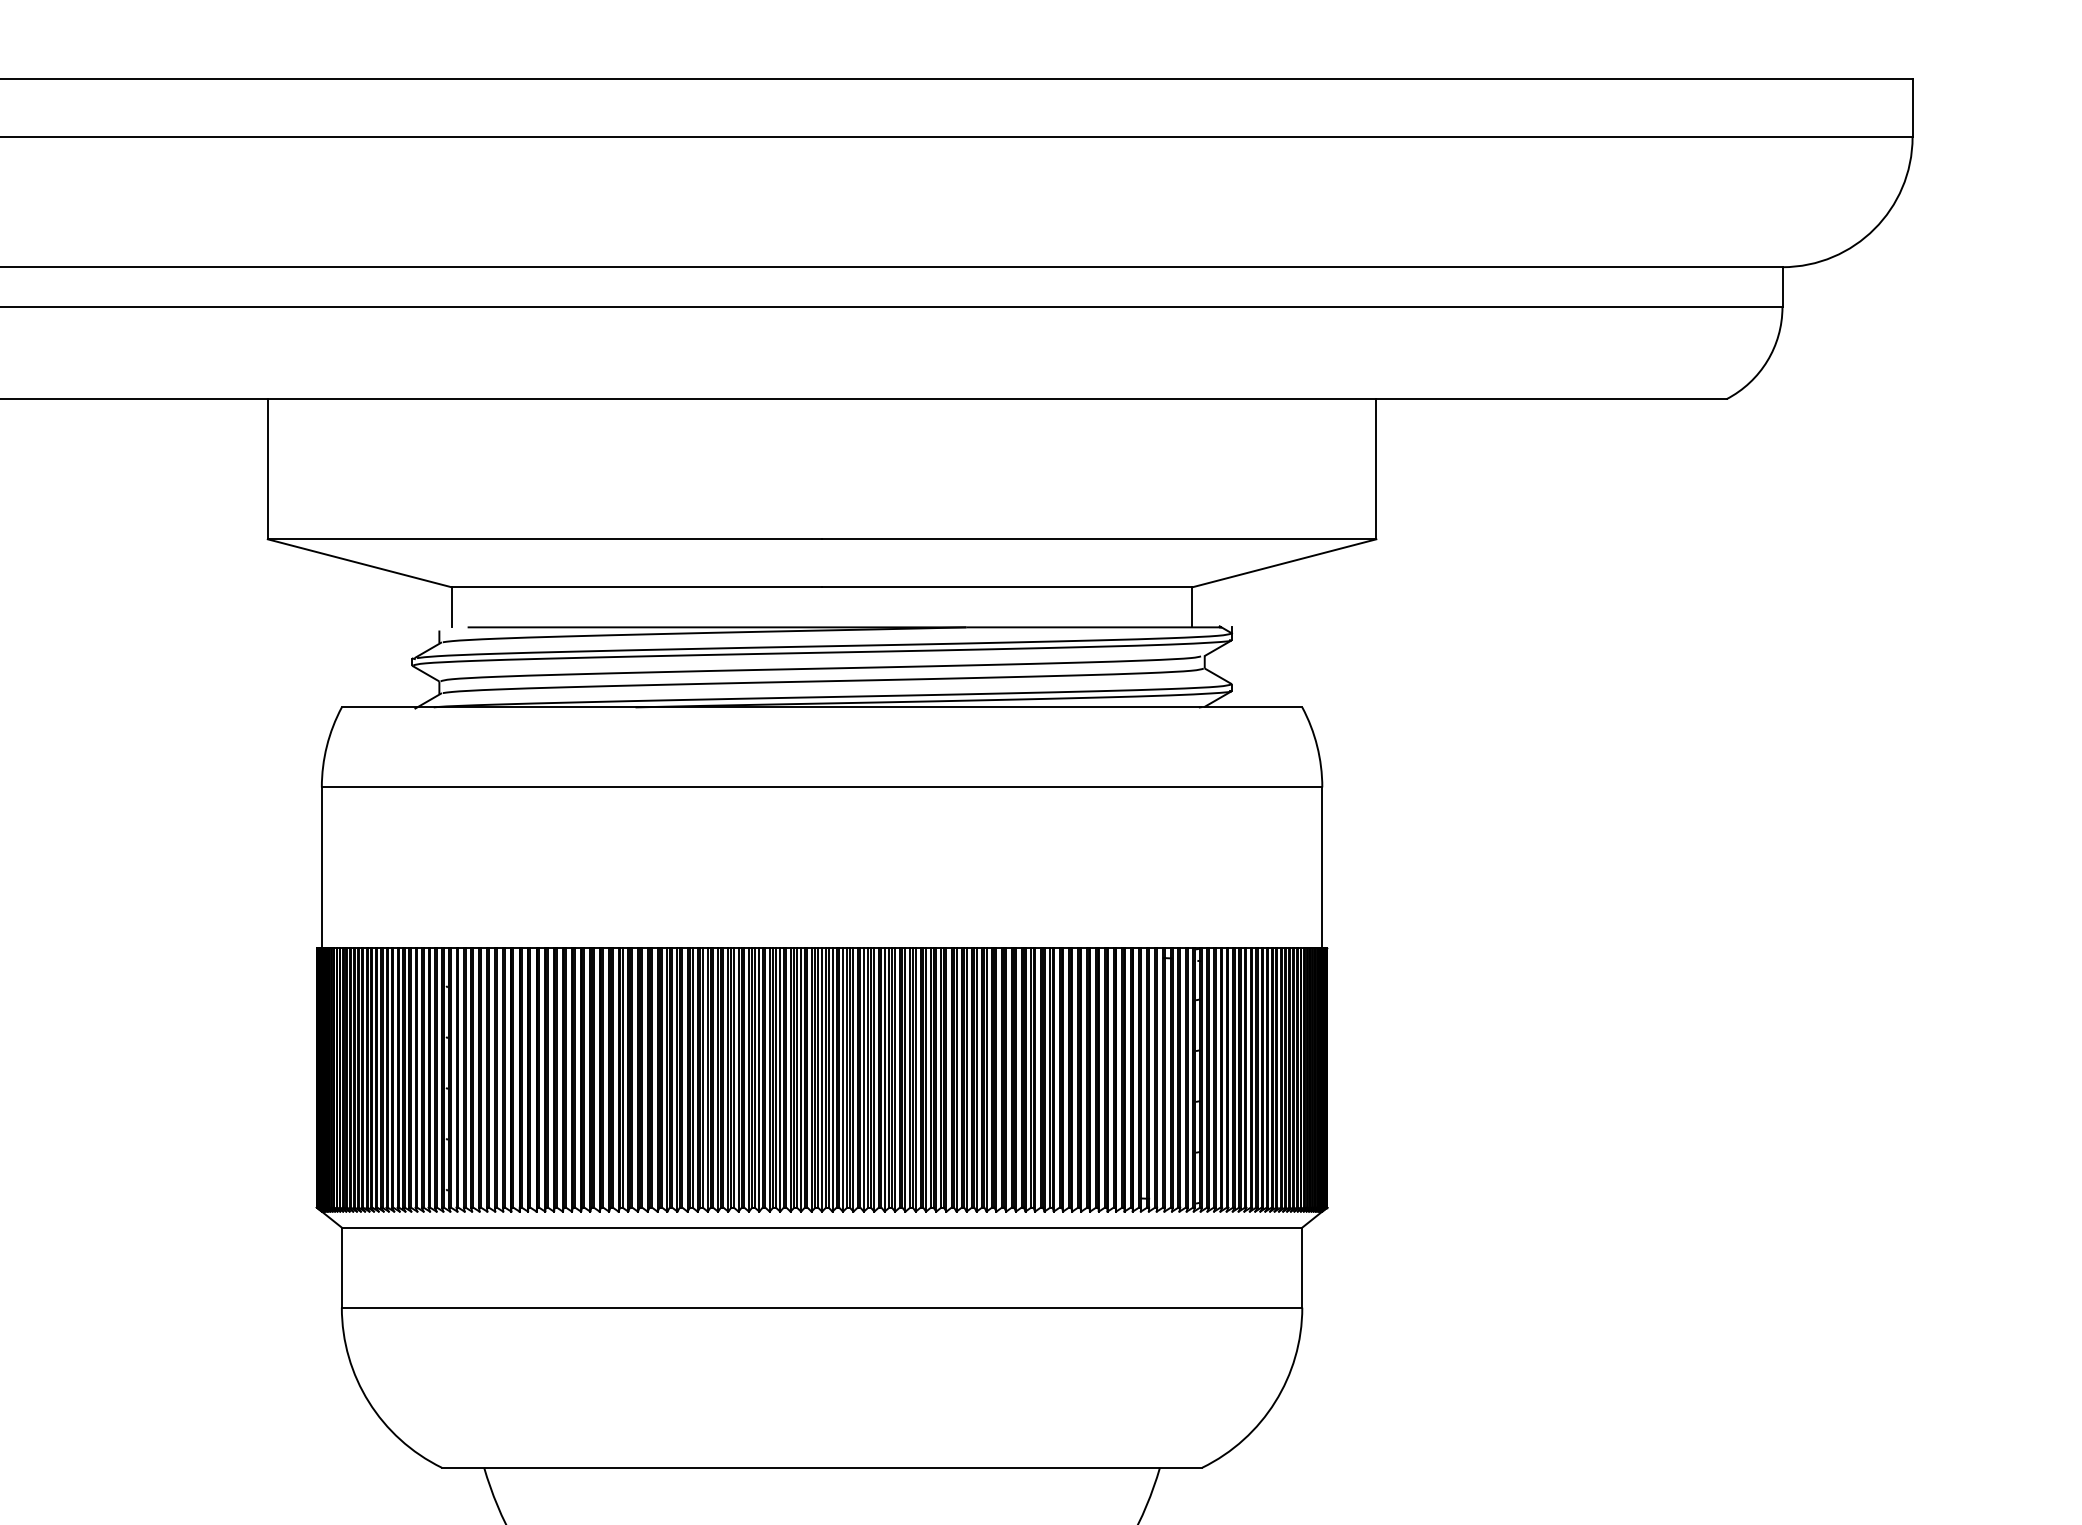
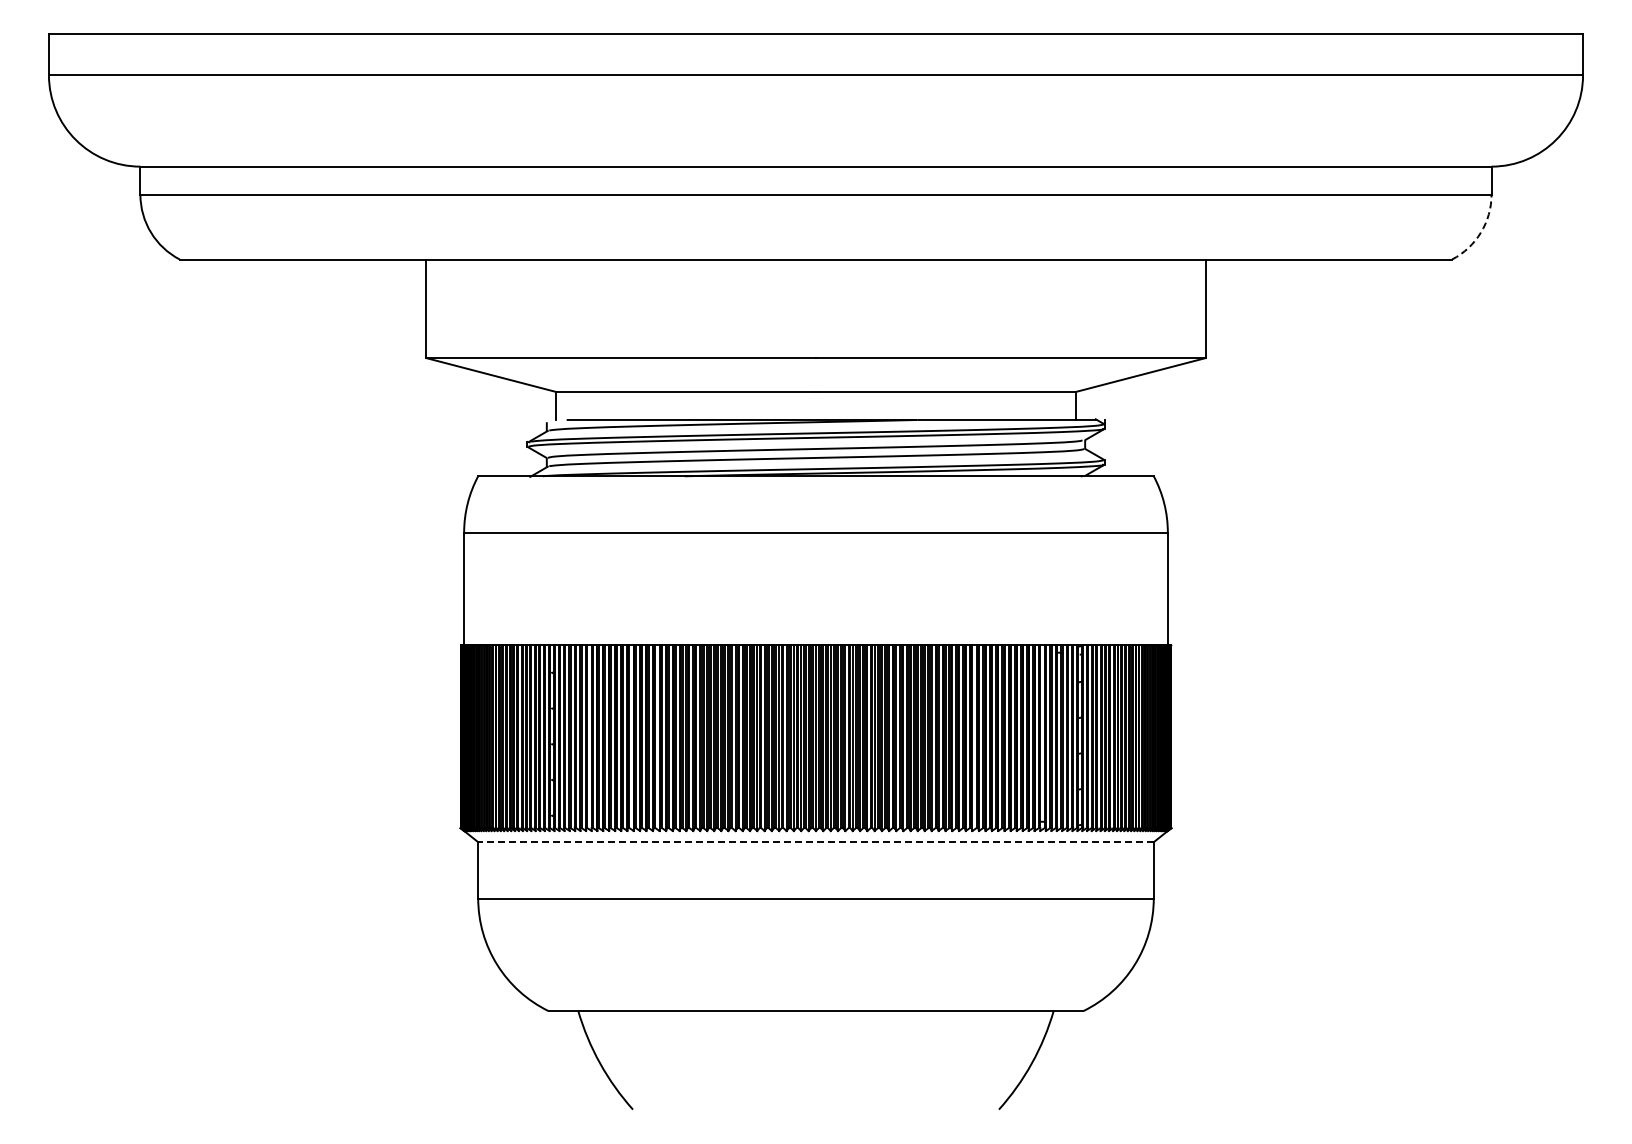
arc: (1766, 360) -> (1480, 232), solid -> dashed
line: (822, 1228) -> (816, 842), solid -> dashed

